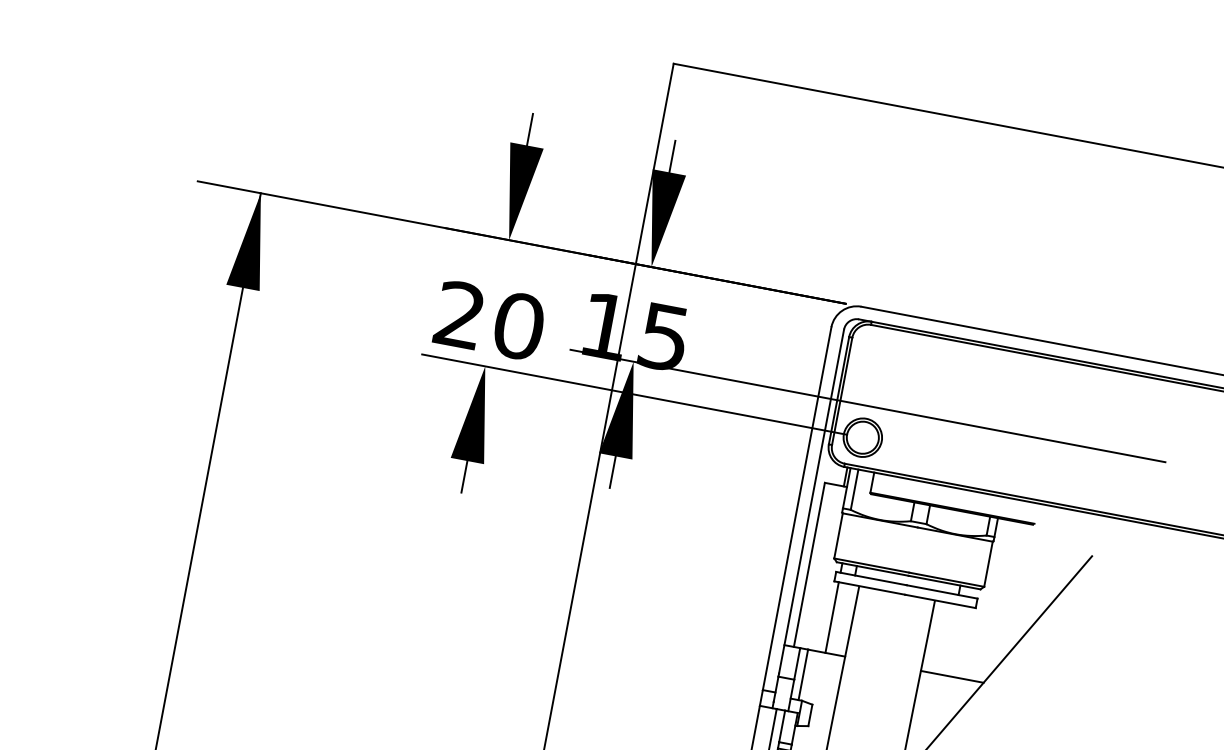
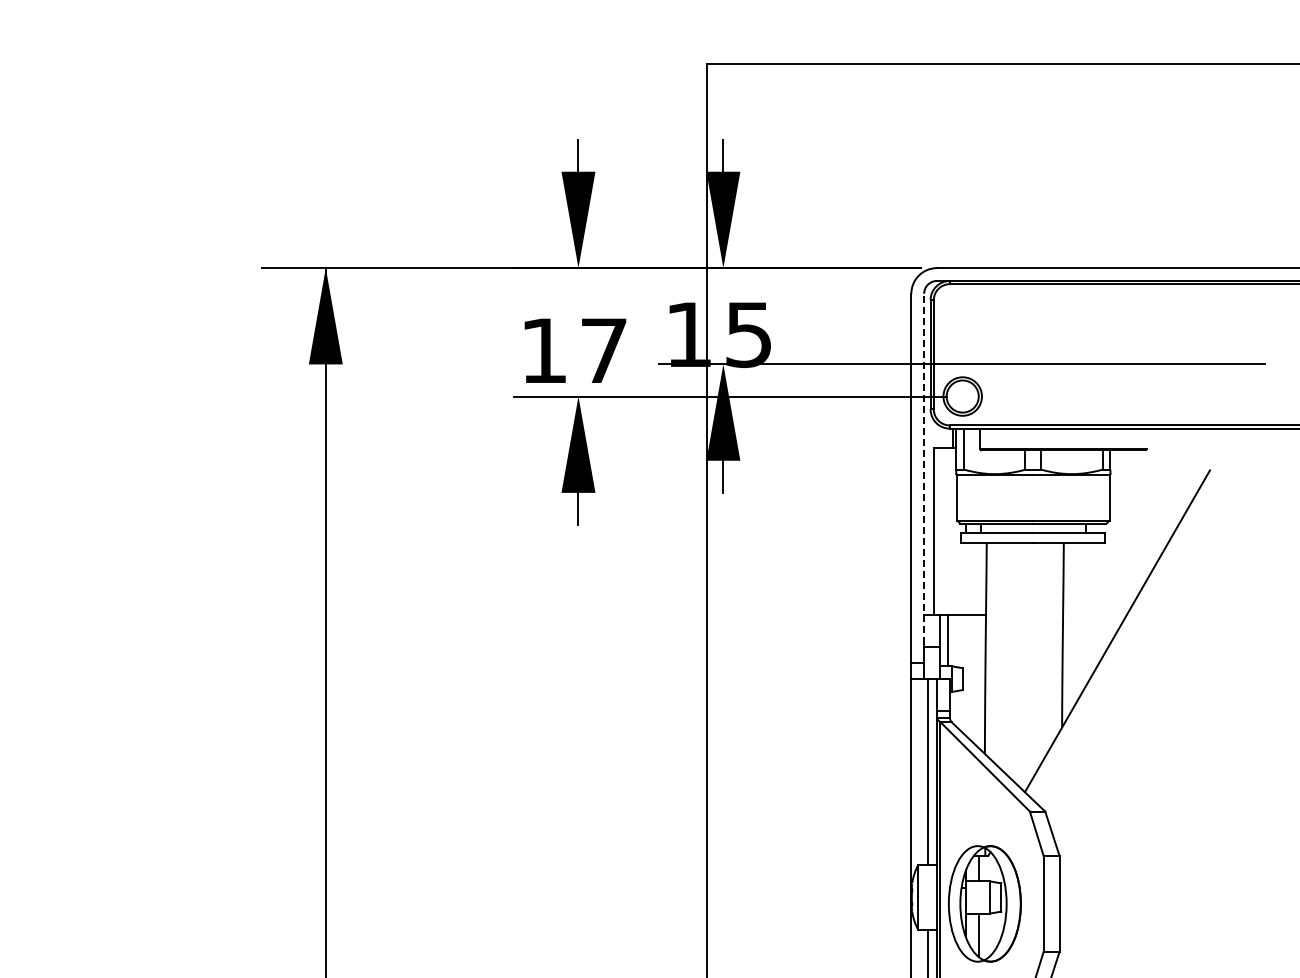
text: (489, 320) -> (574, 350), 20 -> 17
line: (811, 501) -> (924, 468), solid -> dashed
line: (831, 617) -> (965, 578), removed
line: (951, 676) -> (1094, 614), removed

